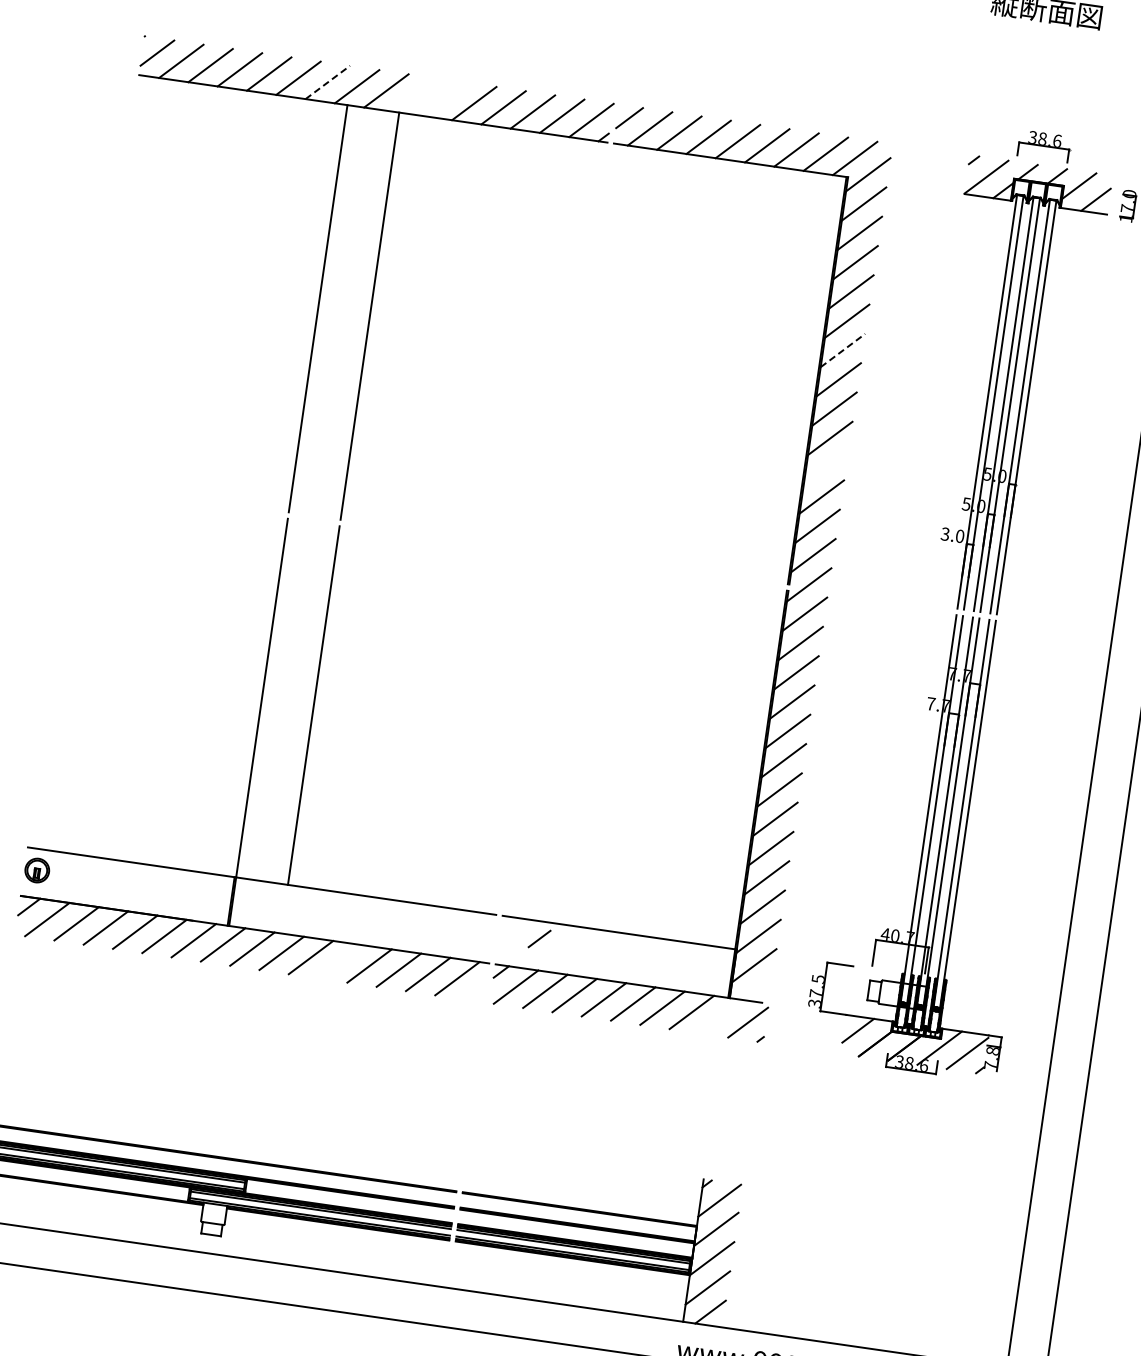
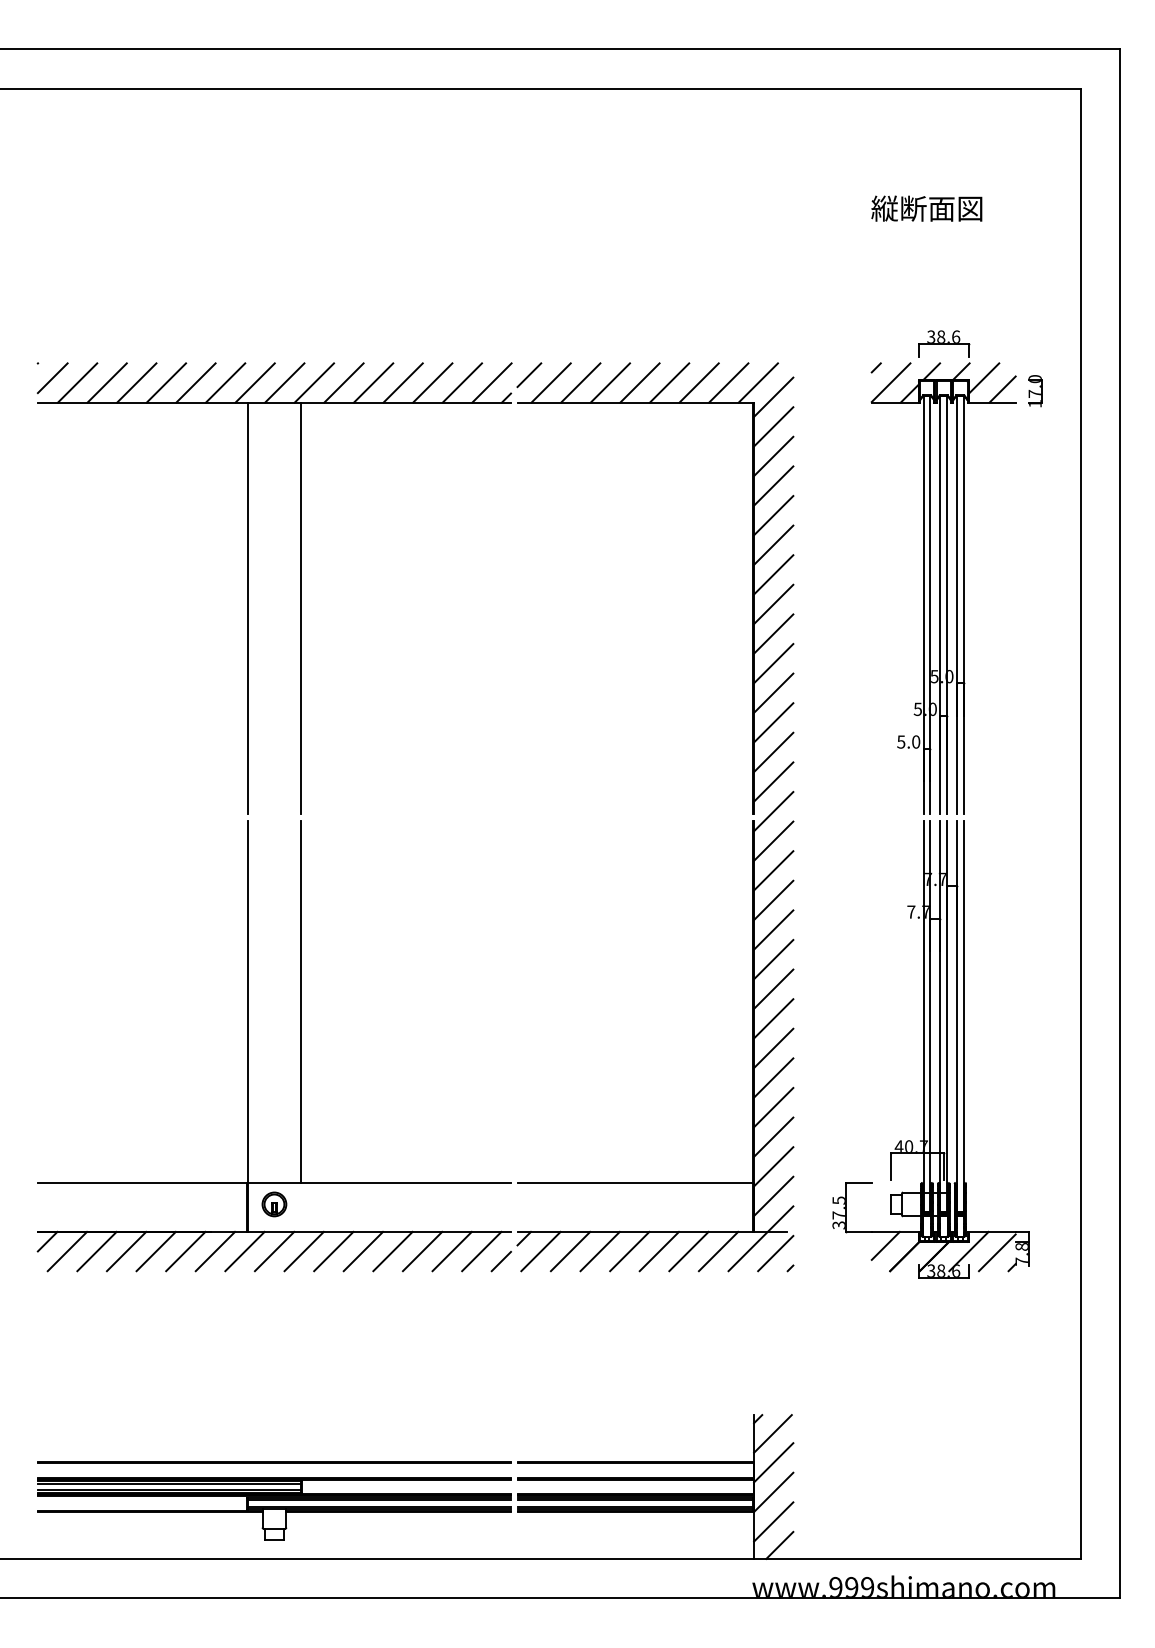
line: (327, 81) -> (225, 382), dashed -> solid
line: (415, 94) -> (314, 382), added
line: (444, 98) -> (343, 382), added
line: (842, 350) -> (773, 574), dashed -> solid
line: (825, 466) -> (773, 692), added
text: (945, 533) -> (901, 741), 3.0 -> 5.0
part: (37, 870) -> (274, 1204), moved
line: (538, 938) -> (500, 1261), moved
line: (340, 961) -> (363, 1251), added
line: (735, 1005) -> (760, 1238), added

